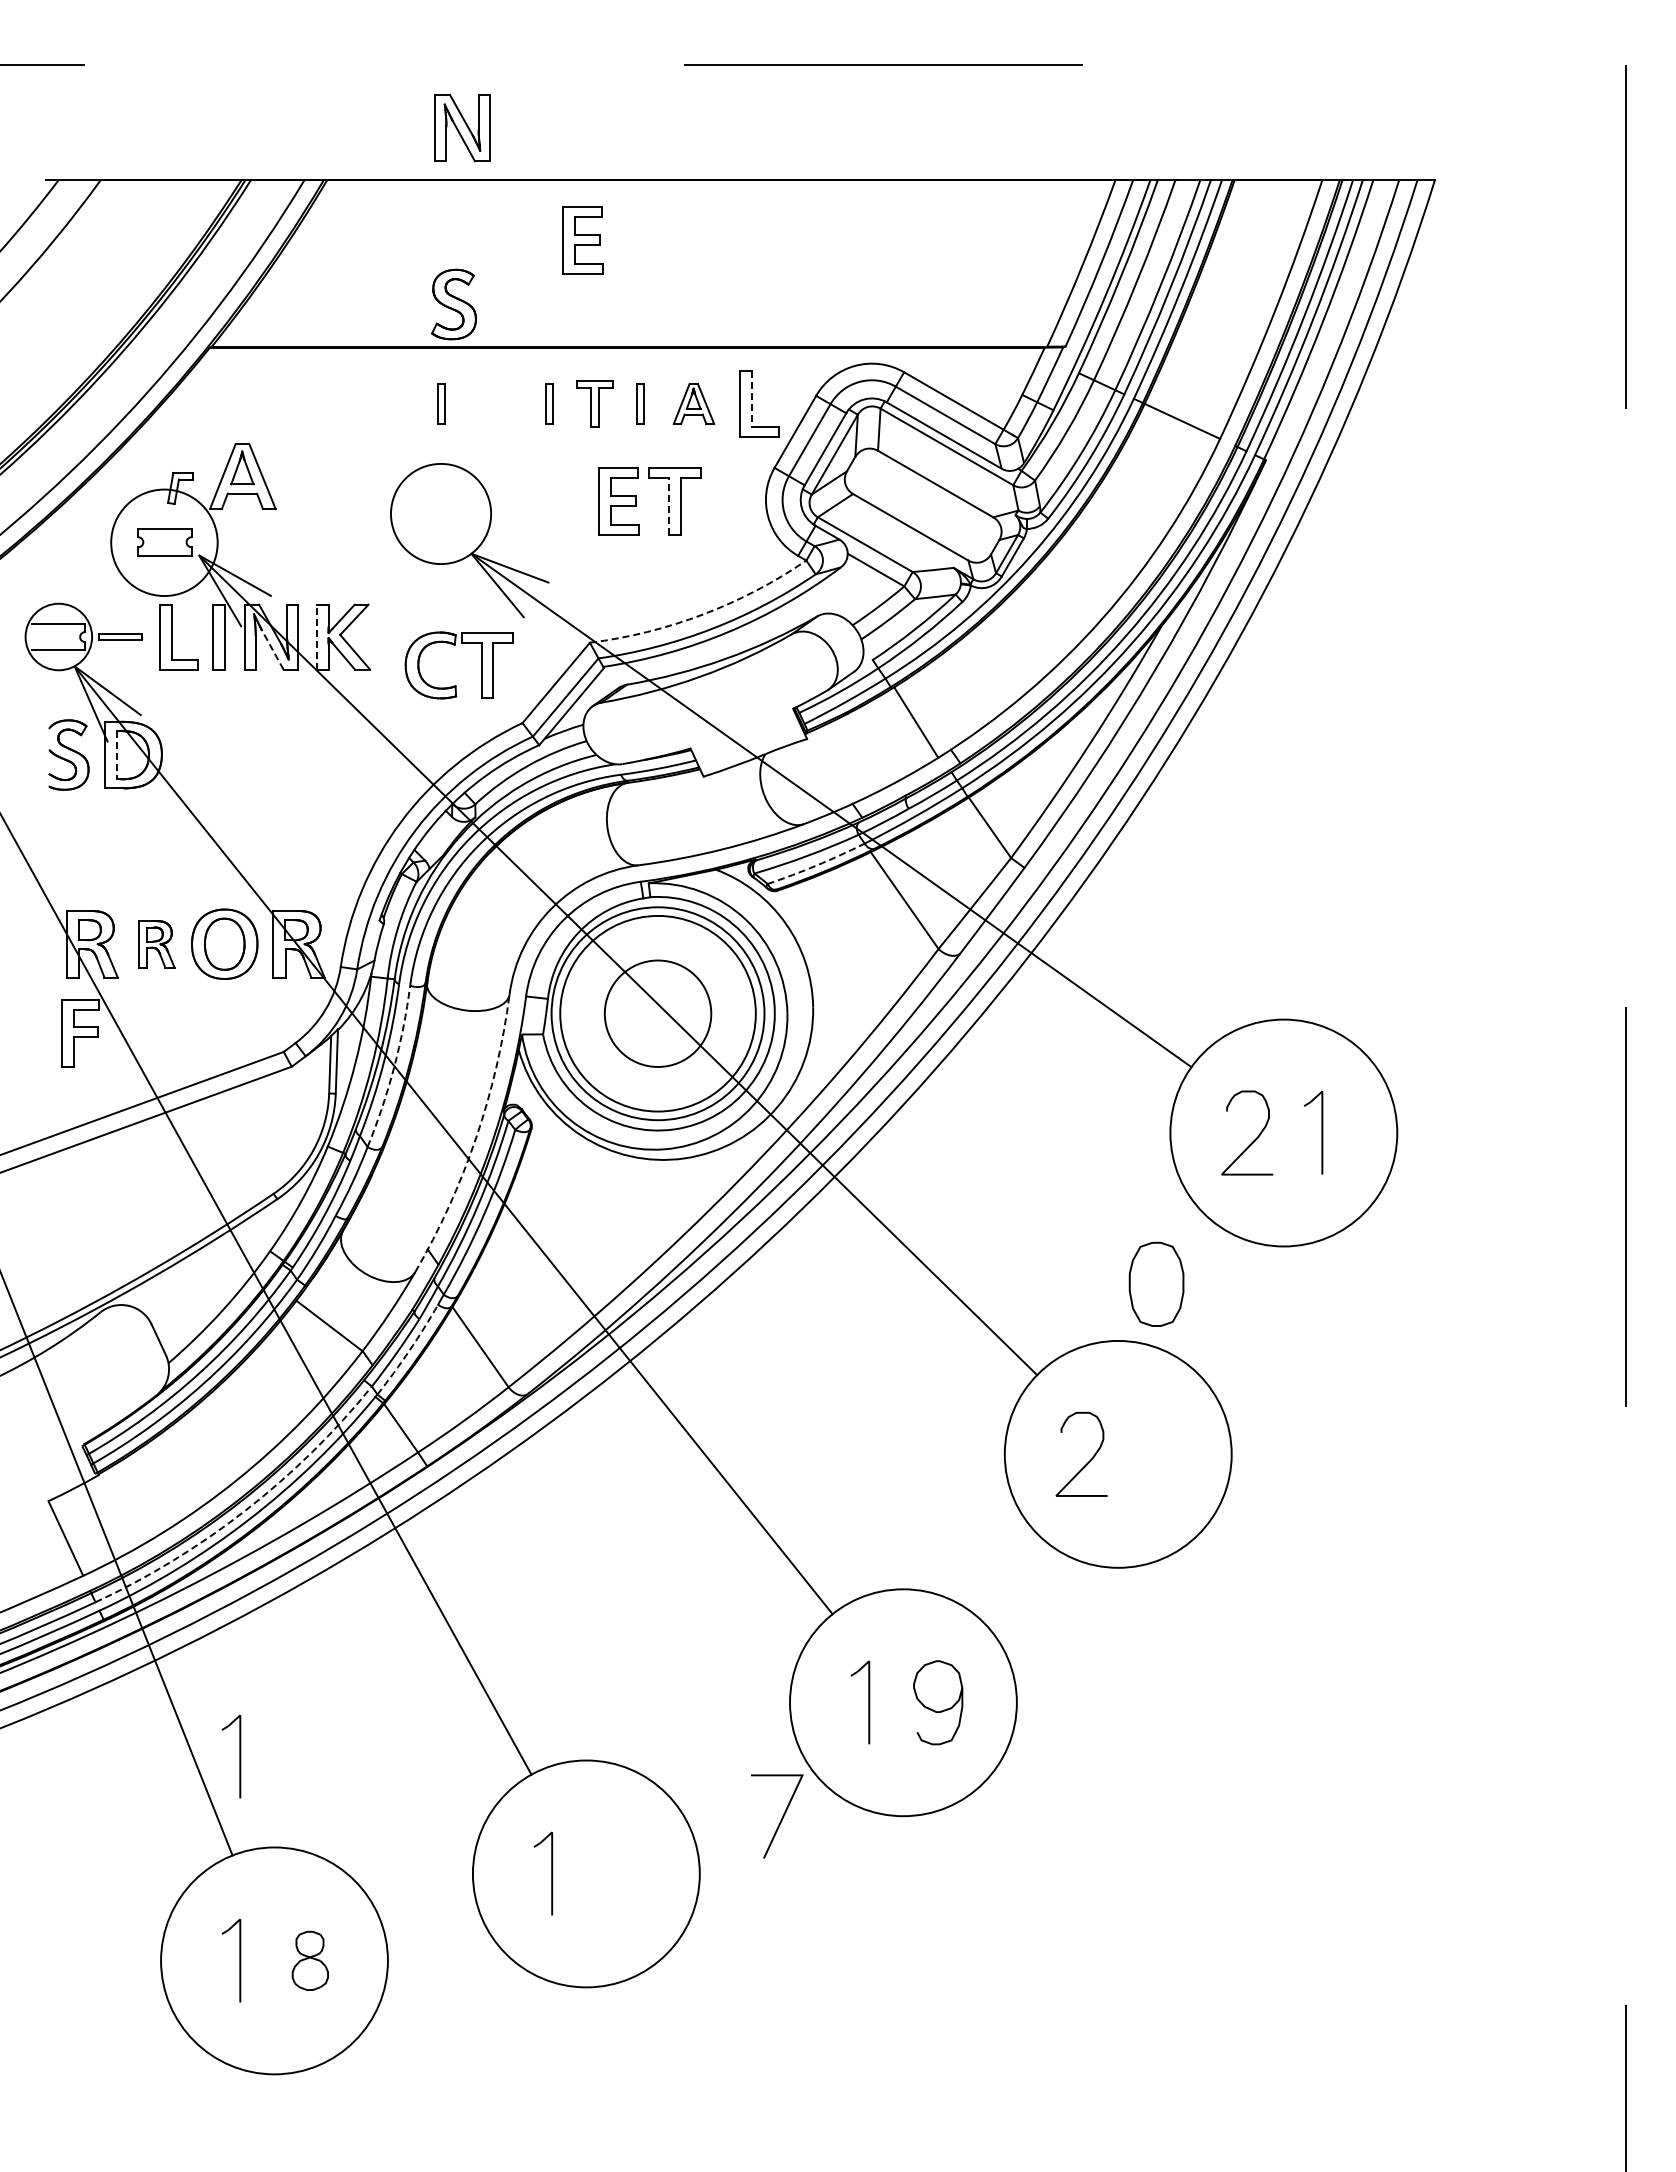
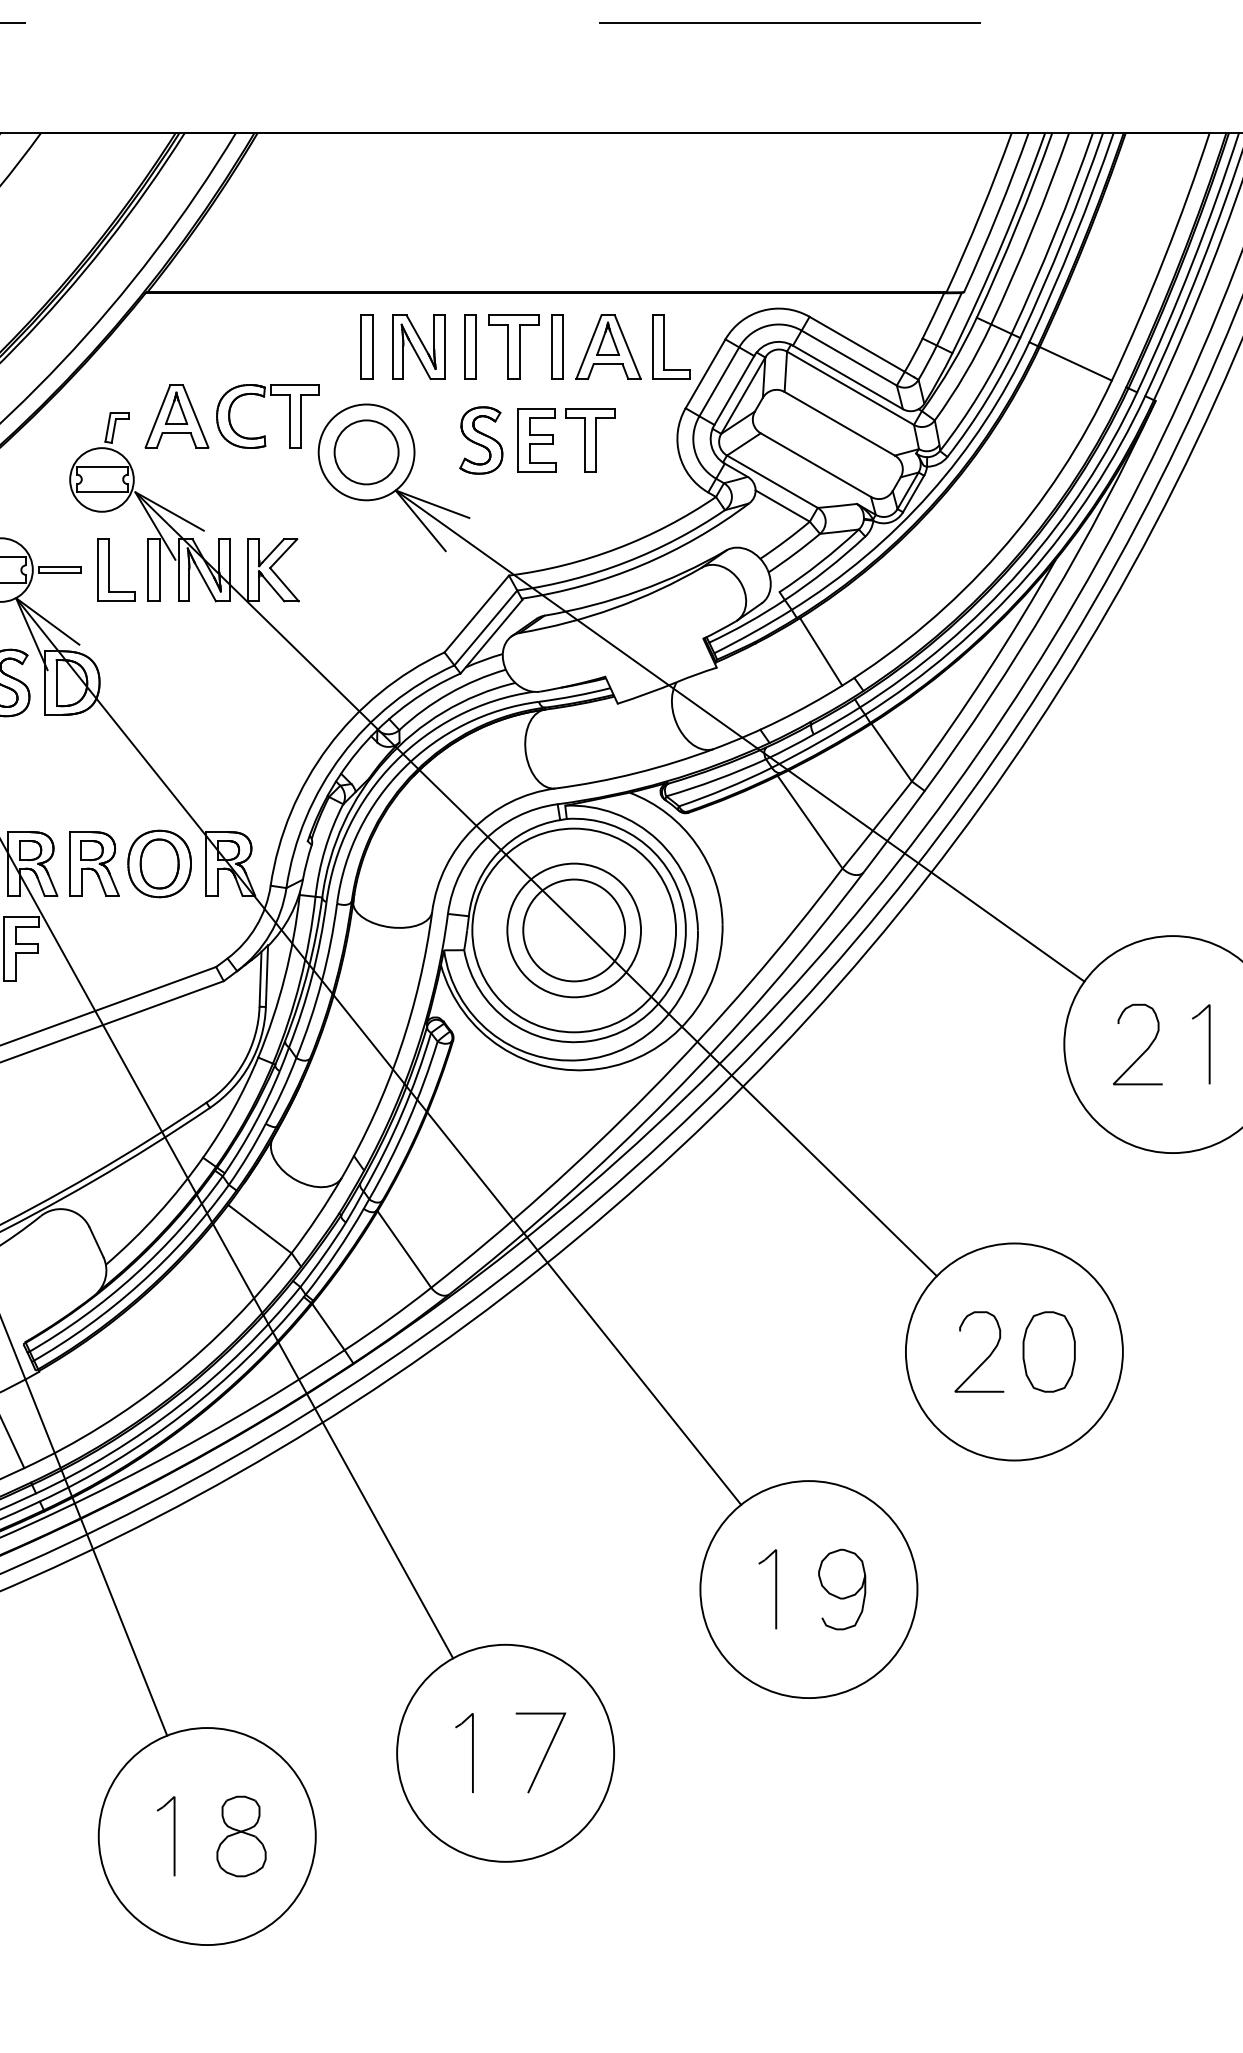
part: (462, 127) -> (418, 346), moved
part: (582, 240) -> (501, 190), removed
part: (453, 304) -> (480, 440), moved
line: (752, 399) -> (664, 342), dashed -> solid
part: (441, 403) -> (367, 346), size x1.67
part: (549, 403) -> (470, 346), size x1.67
part: (594, 403) -> (513, 346), size x1.43
part: (640, 403) -> (557, 346), size x1.67
part: (693, 403) -> (608, 346), size x1.67
line: (669, 505) -> (585, 444), dashed -> solid
circle: (440, 513) -> (366, 451), added
circle: (164, 542) -> (102, 479), size x0.62
arc: (703, 614) -> (617, 548), dashed -> solid
line: (317, 636) -> (248, 569), dashed -> solid
line: (272, 649) -> (205, 582), dashed -> solid
part: (456, 685) -> (265, 435), moved
line: (117, 755) -> (57, 683), dashed -> solid
arc: (816, 865) -> (725, 788), dashed -> solid
part: (156, 944) -> (94, 864), size x1.43
circle: (657, 1013) -> (573, 930), size x0.71
arc: (394, 1067) -> (322, 981), dashed -> solid
arc: (476, 1137) -> (400, 1048), dashed -> solid
part: (1156, 1283) -> (1049, 1351), moved
arc: (409, 1350) -> (336, 1252), dashed -> solid
arc: (246, 1510) -> (180, 1405), dashed -> solid
part: (239, 1756) -> (173, 1640), removed
line: (781, 1817) -> (544, 1753), moved
part: (310, 1960) -> (241, 1836), size x1.43

